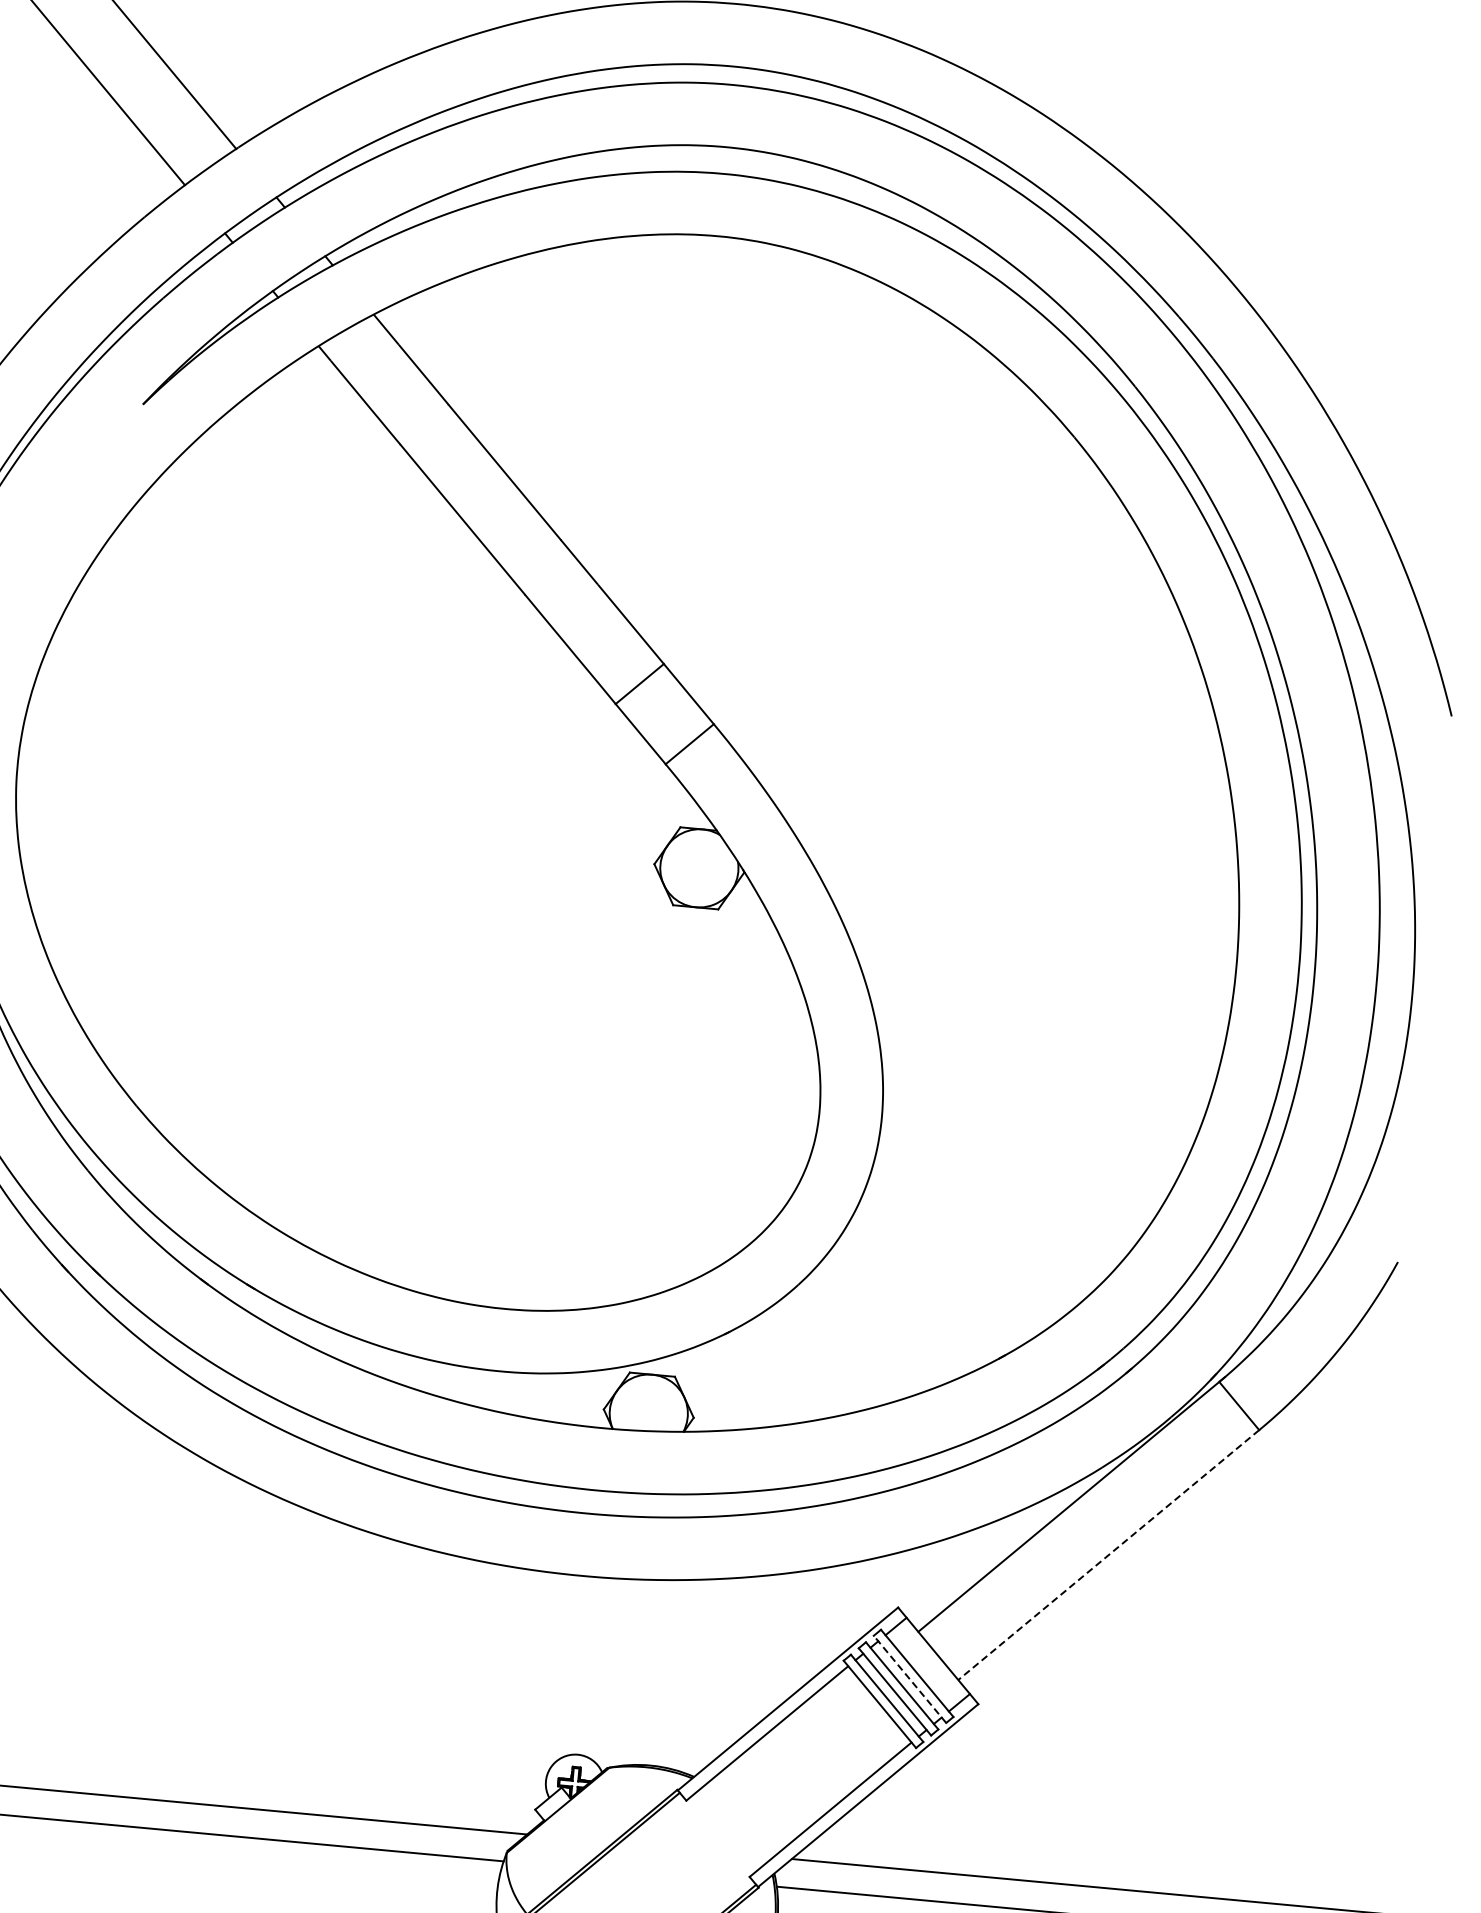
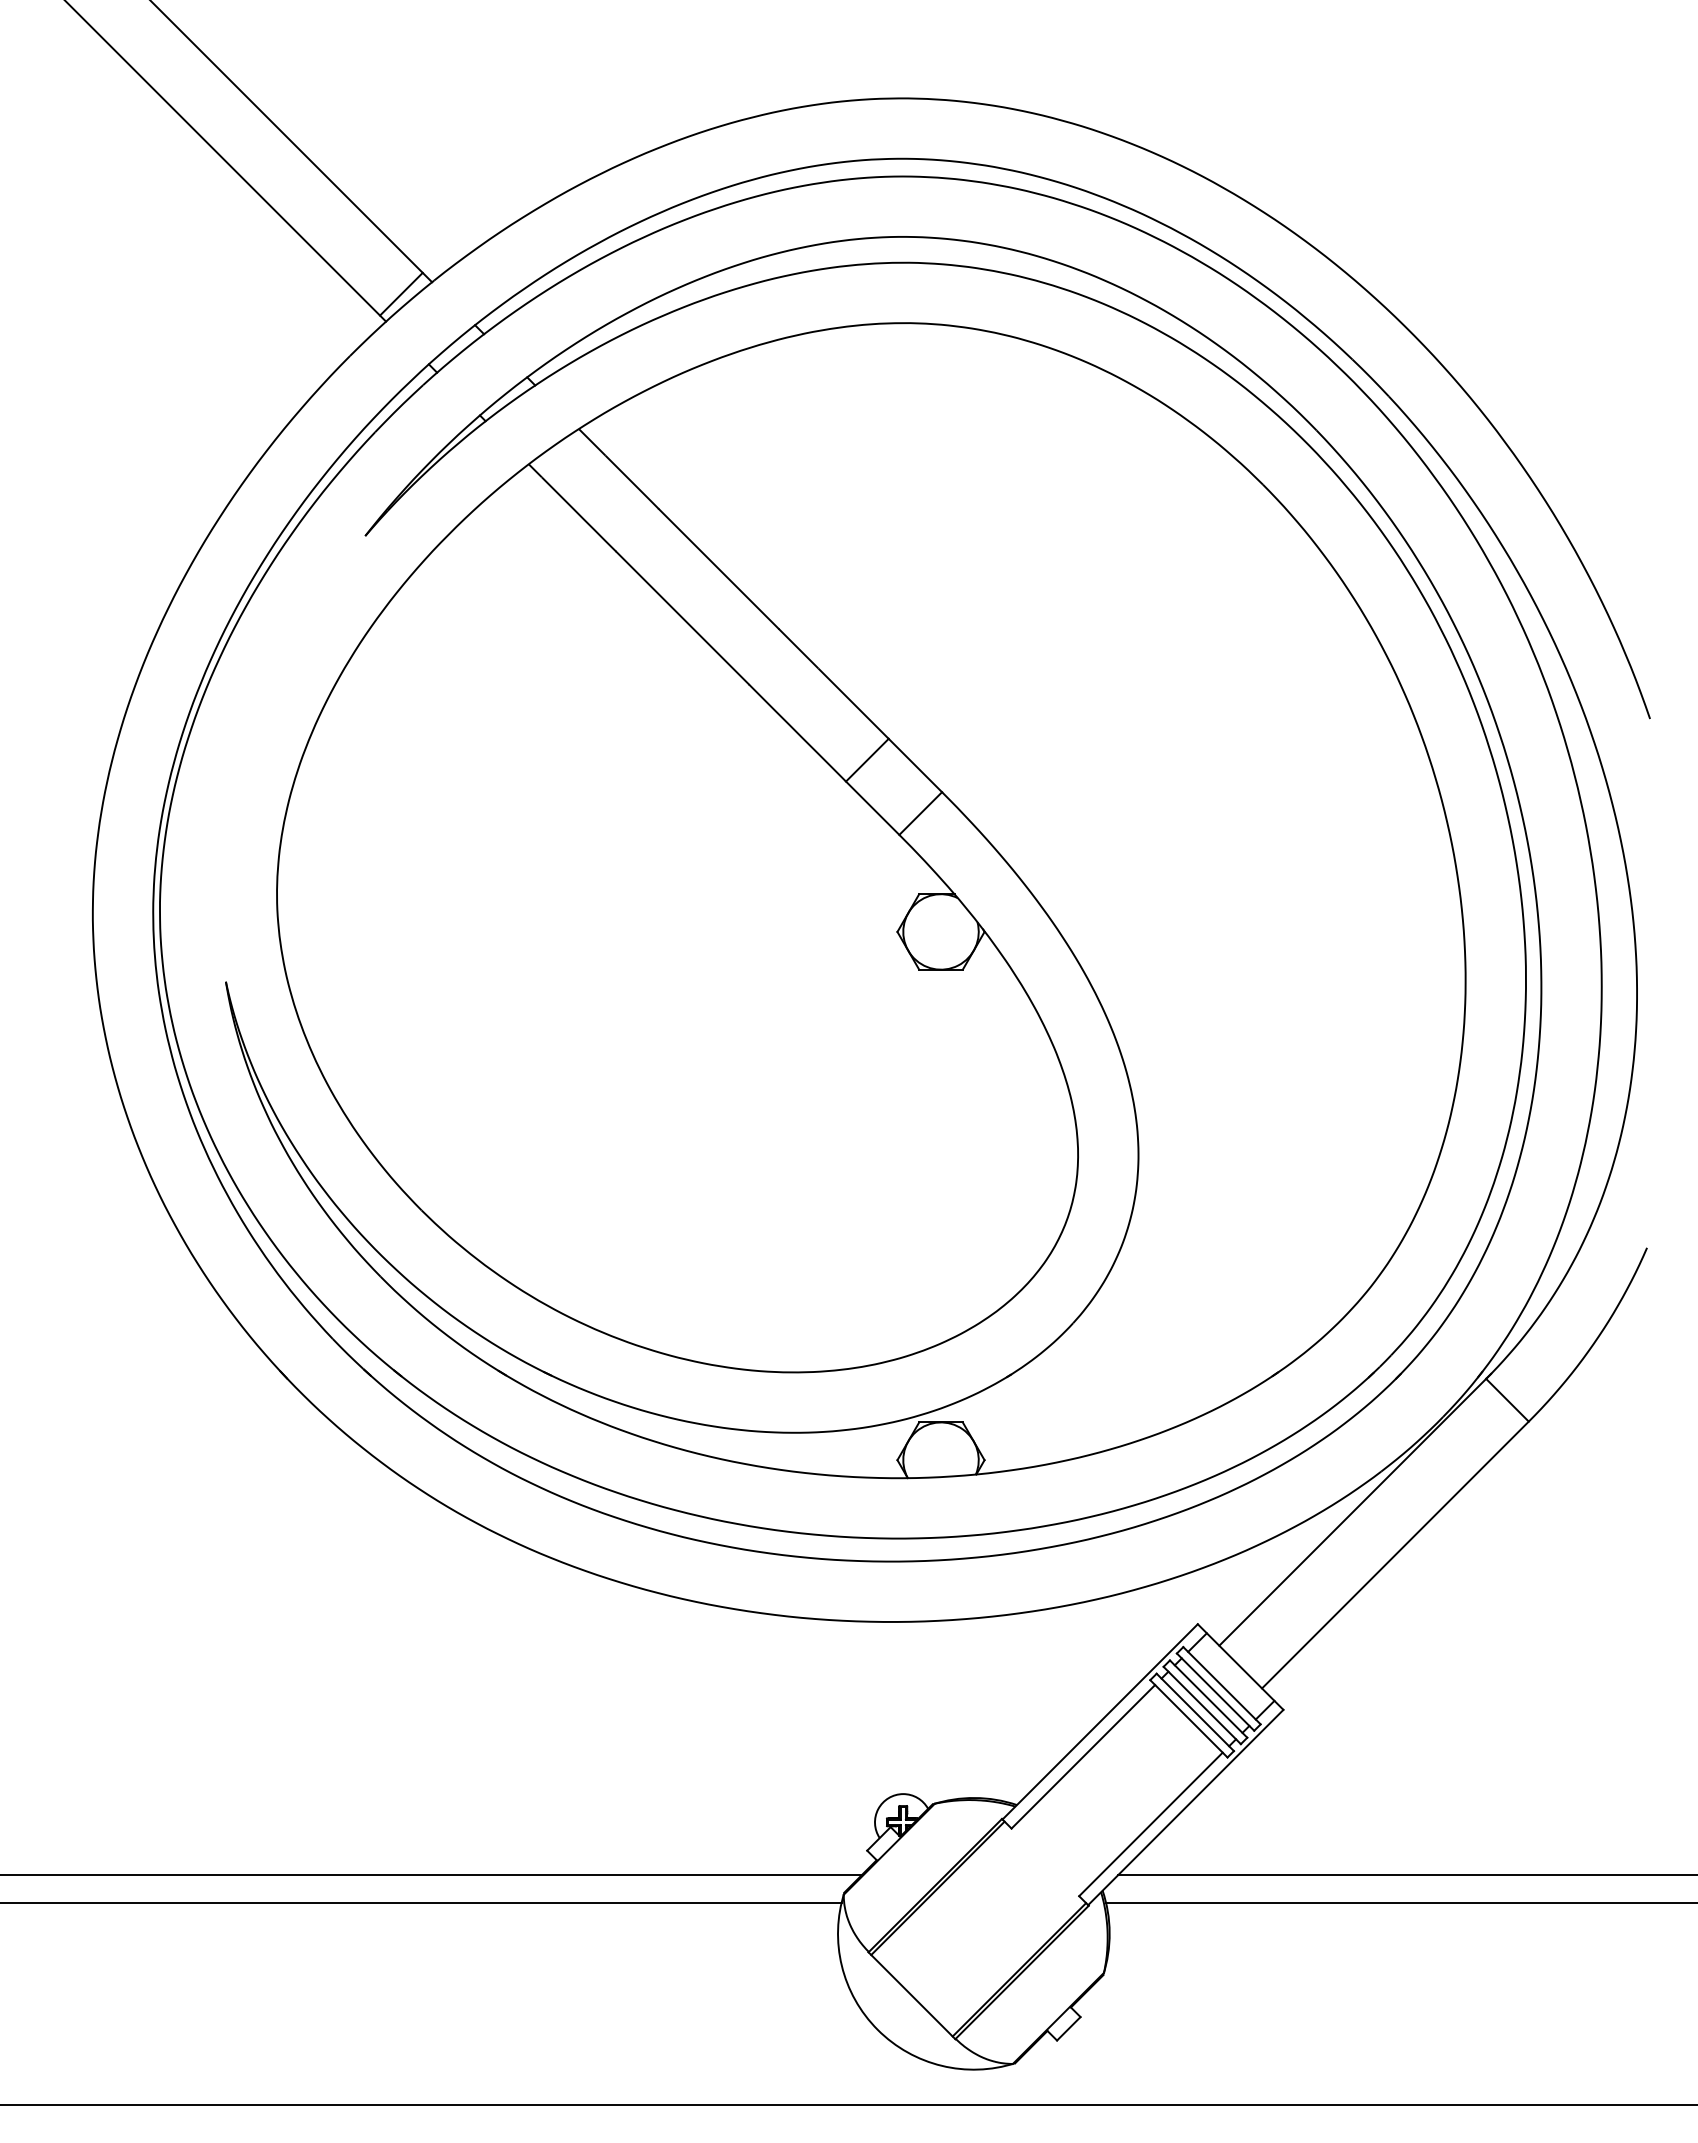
line: (203, 157) -> (401, 293), added
line: (1108, 1555) -> (1395, 1555), dashed -> solid
line: (909, 1679) -> (1215, 1692), dashed -> solid

